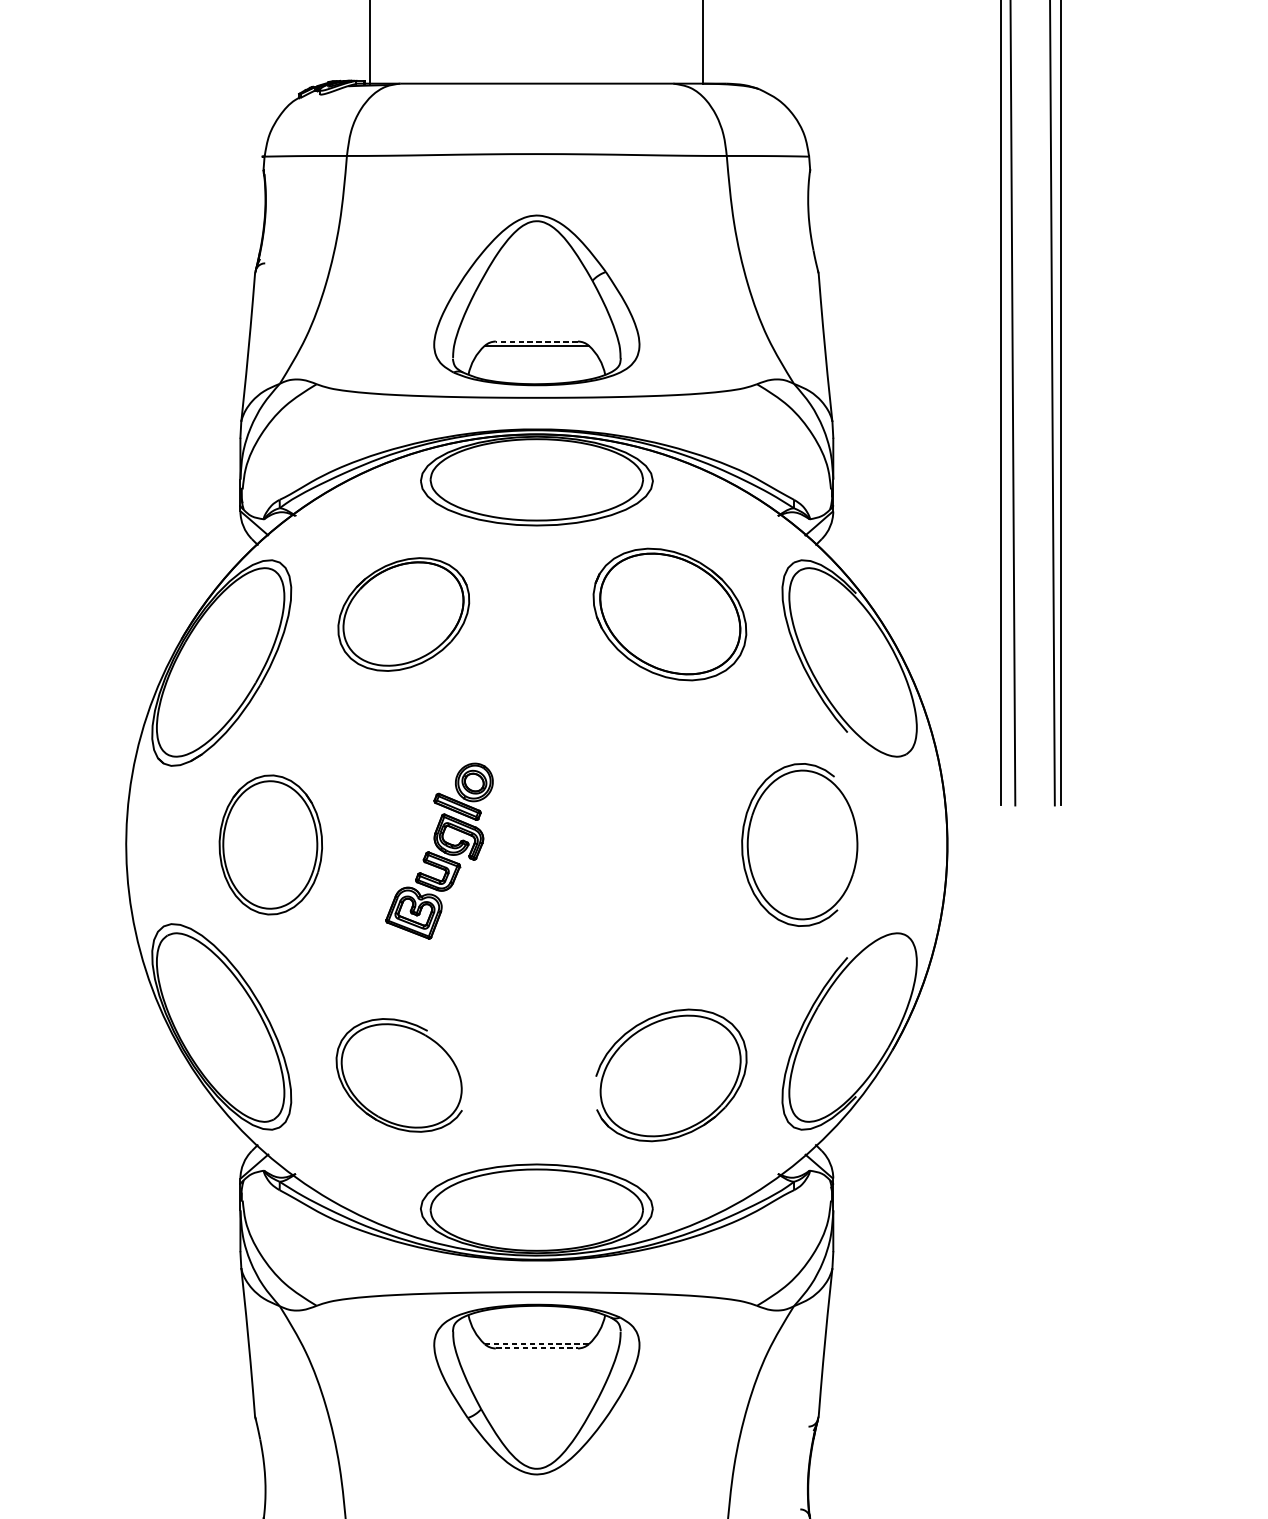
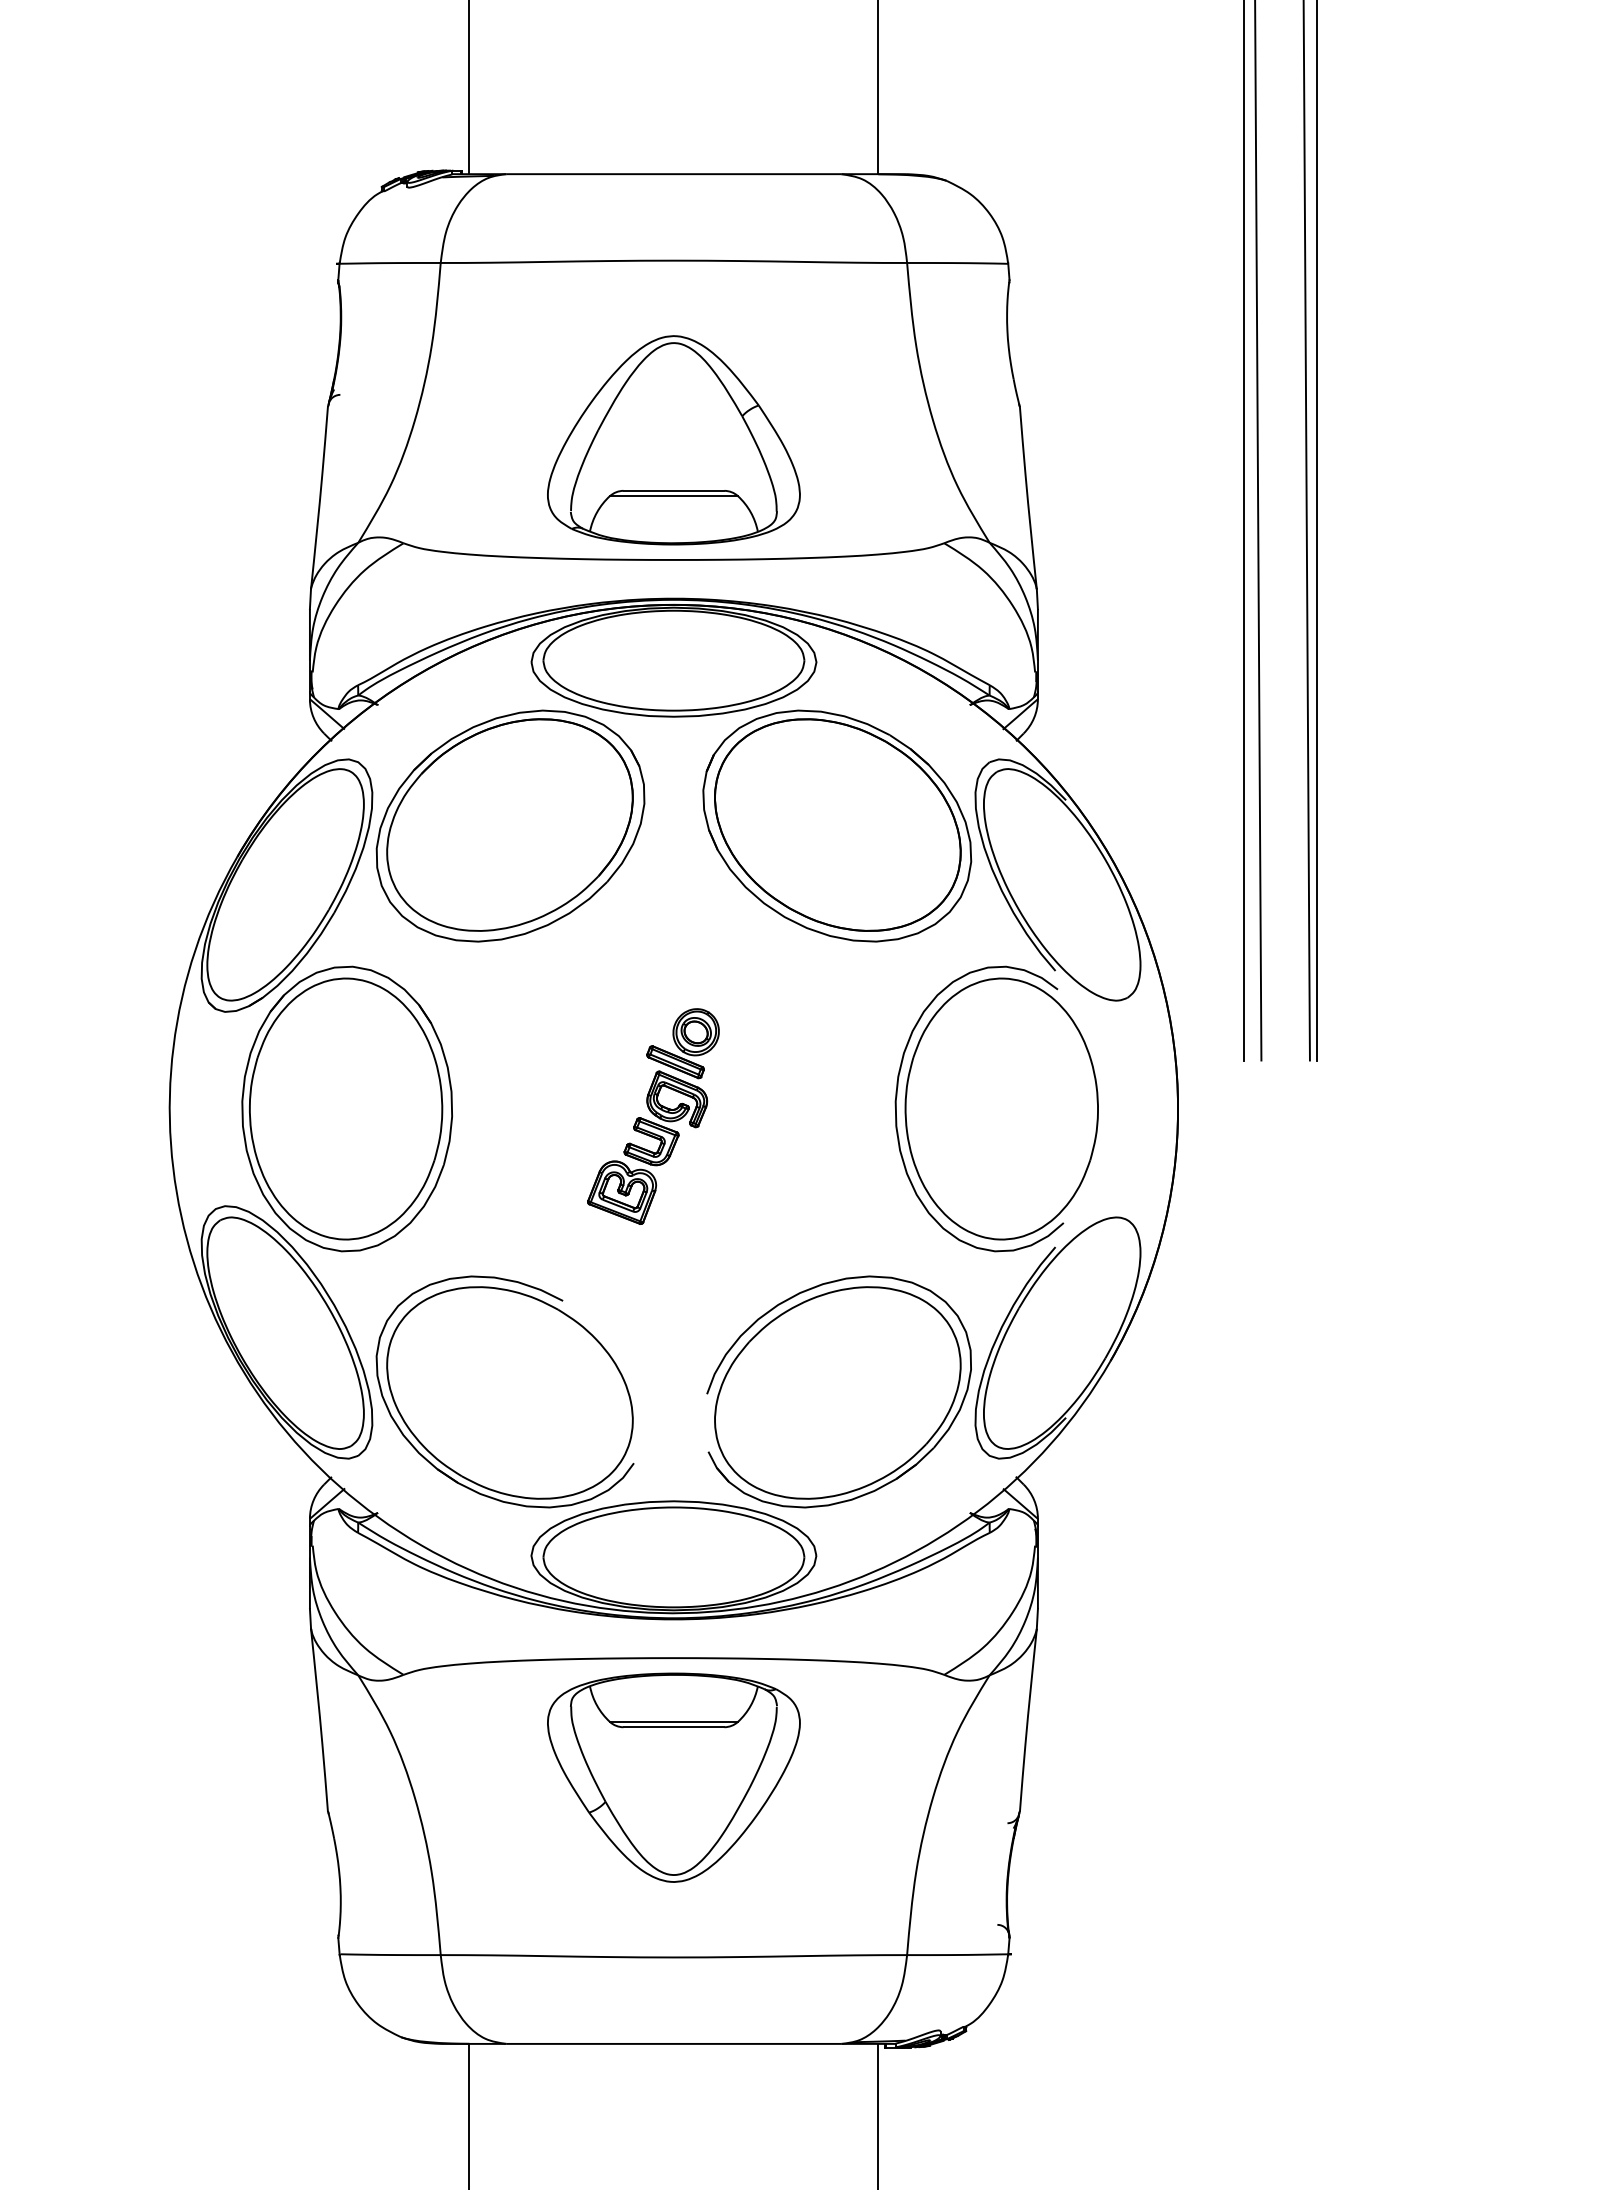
line: (536, 341) -> (673, 490), dashed -> solid
part: (403, 614) -> (510, 825), size x1.67
part: (670, 614) -> (837, 825), size x1.43
part: (271, 844) -> (347, 1108), size x1.67
part: (799, 844) -> (996, 1108), size x1.43
part: (439, 851) -> (653, 1116), moved
part: (398, 1075) -> (504, 1391), size x1.67
part: (670, 1075) -> (838, 1391), size x1.43
line: (536, 1343) -> (673, 1721), dashed -> solid
line: (537, 1348) -> (674, 1727), dashed -> solid

